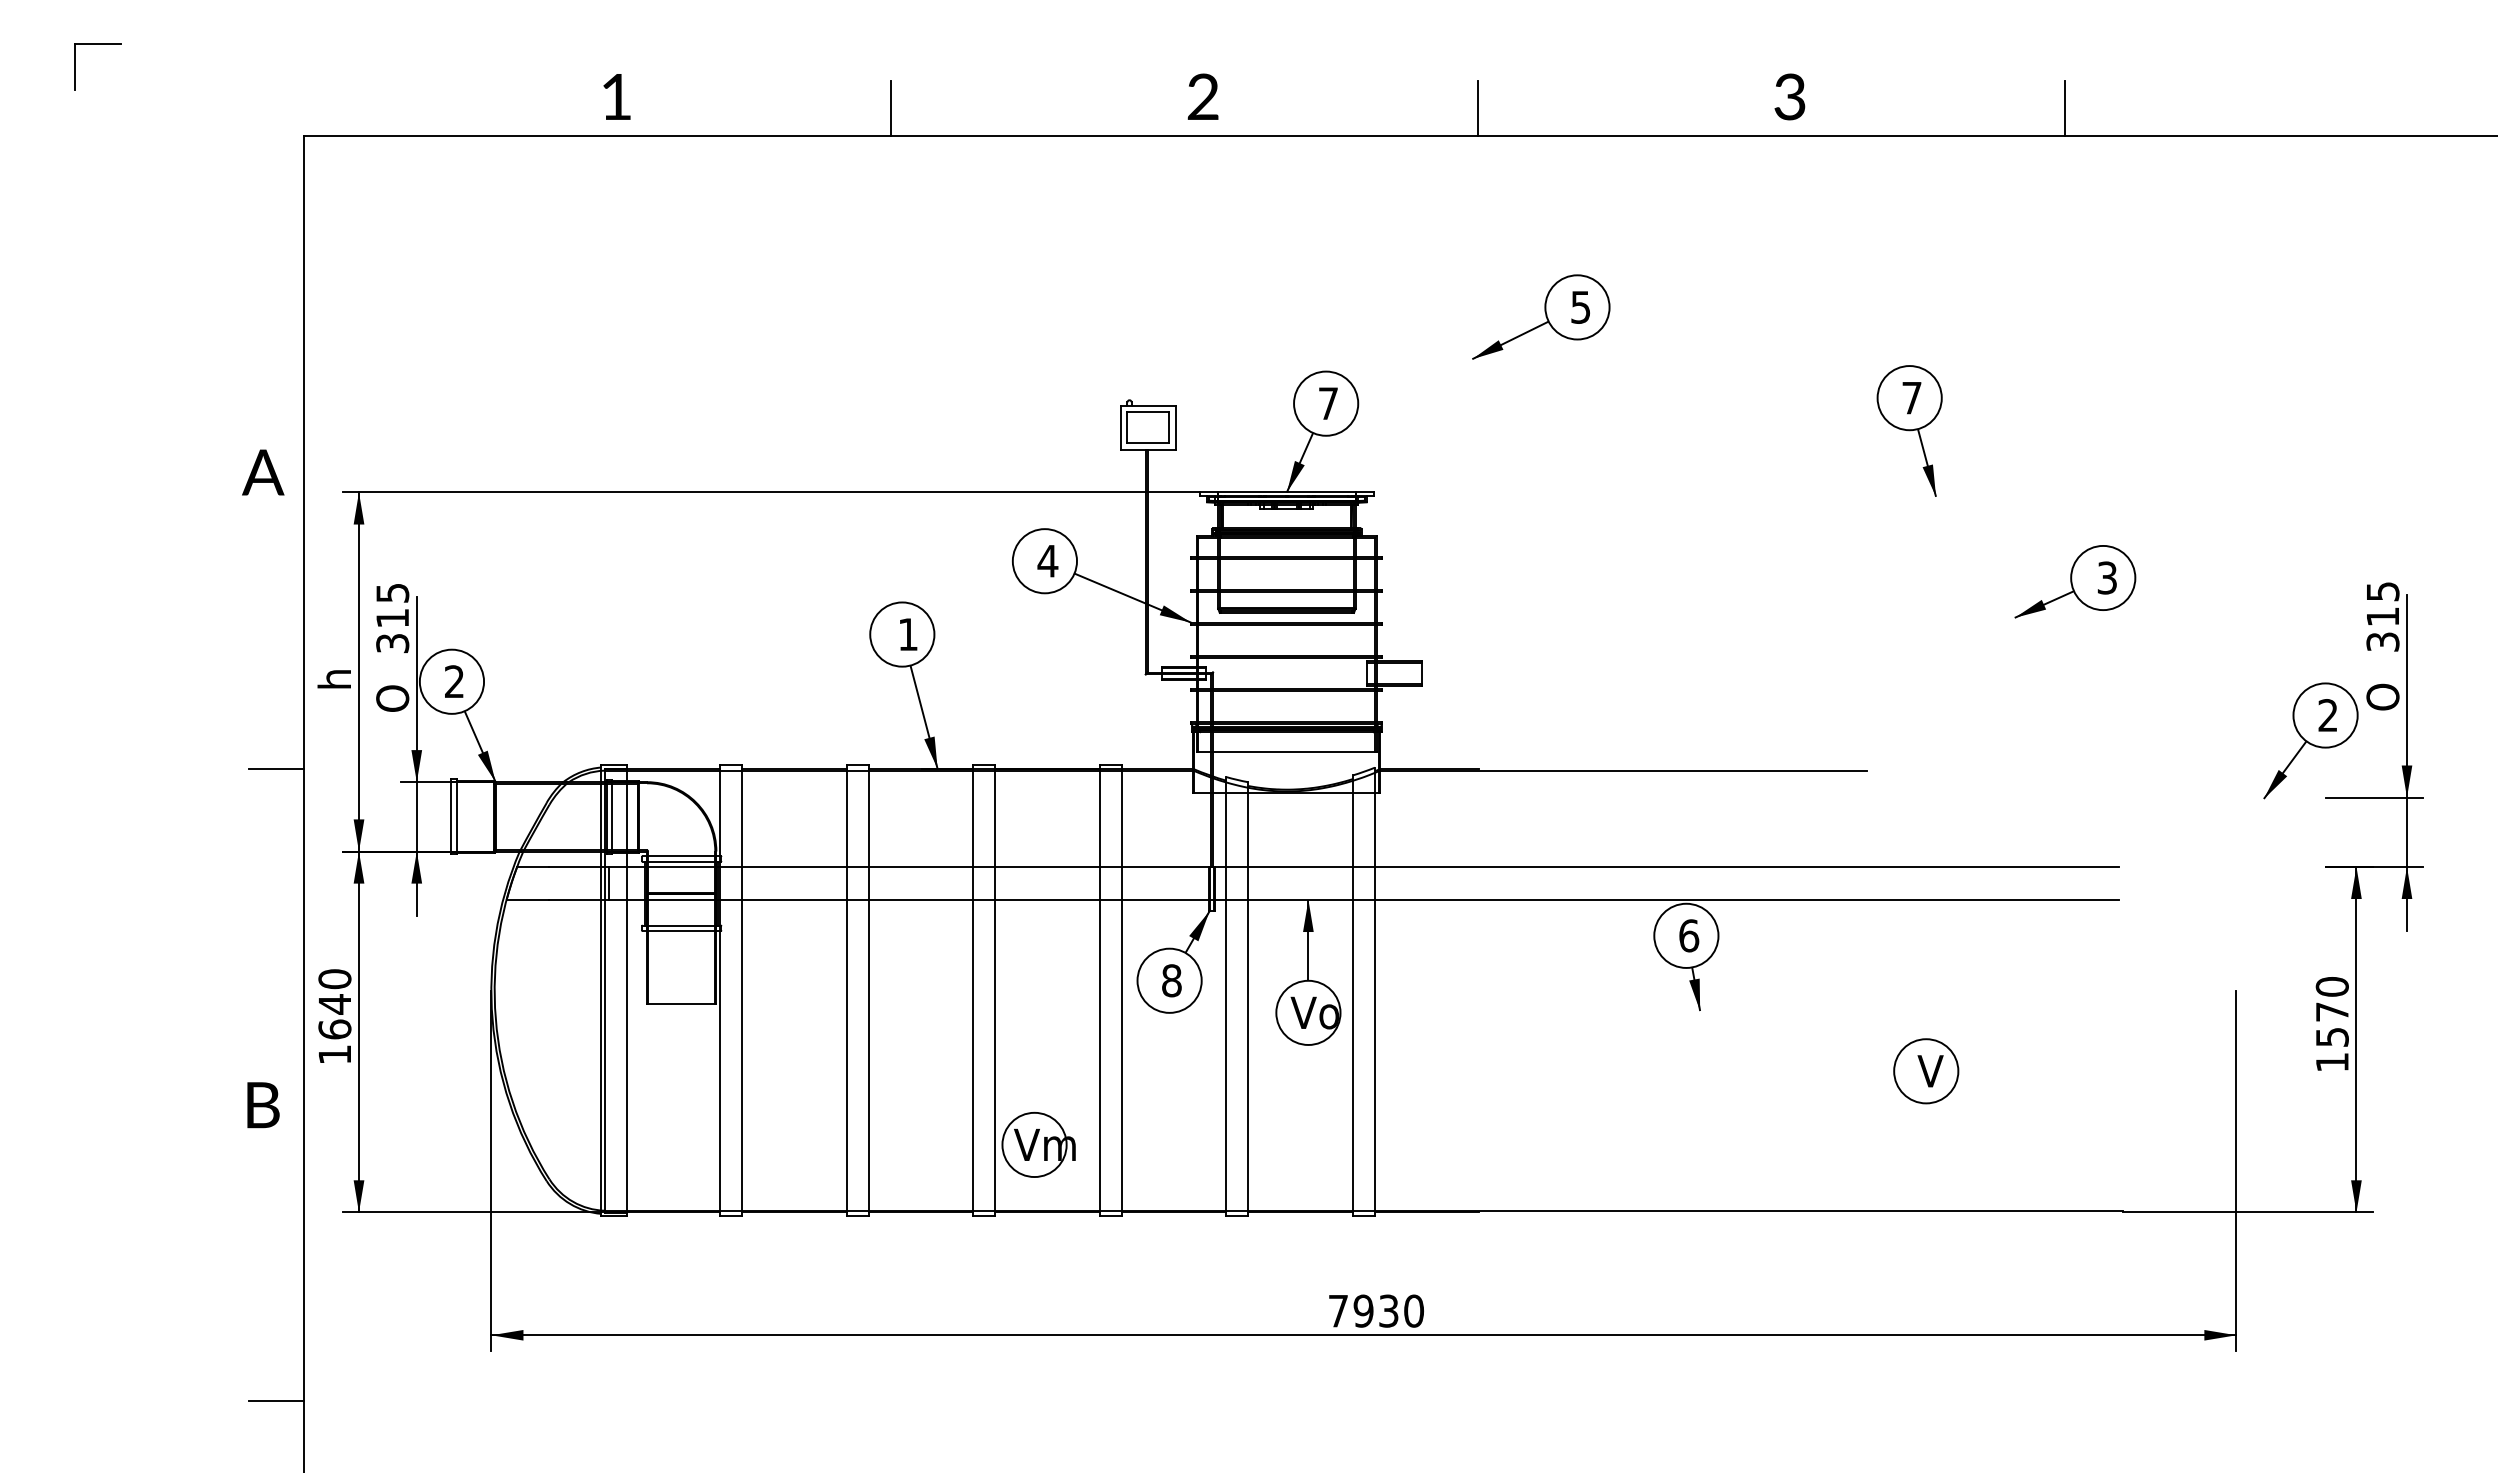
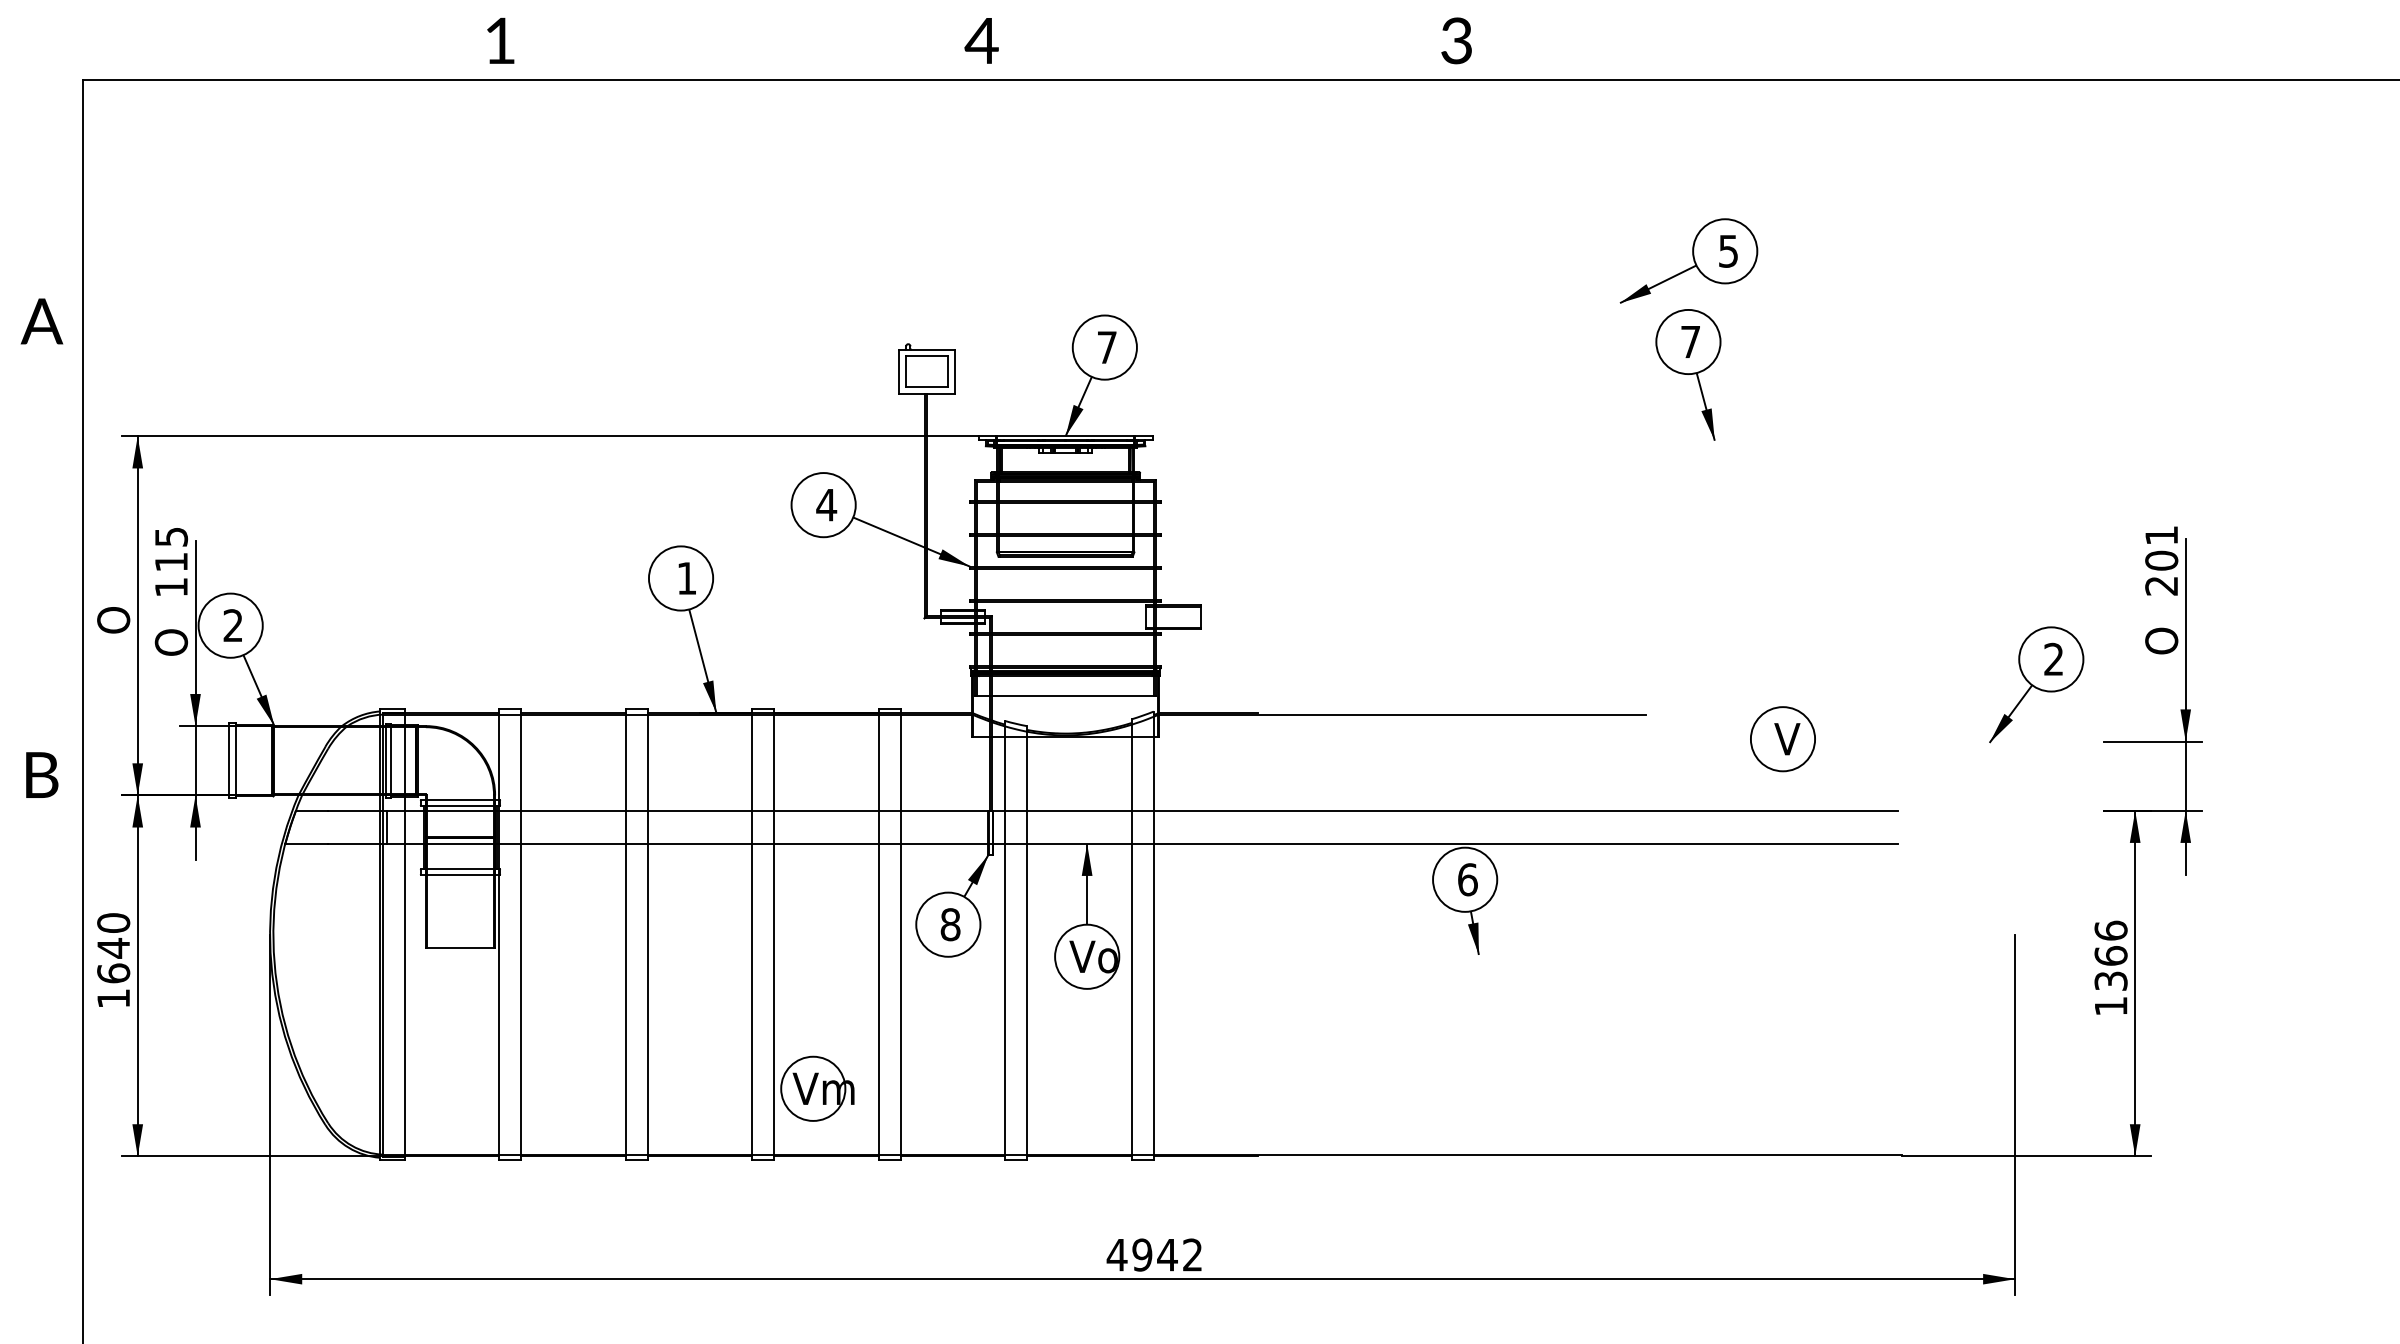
text: (616, 96) -> (500, 40), moved
text: (1202, 96) -> (981, 40), 2 -> 4
text: (1789, 96) -> (1456, 40), moved
line: (890, 108) -> (669, 52), removed
line: (1477, 108) -> (1256, 52), removed
line: (2064, 108) -> (1843, 52), removed
part: (1541, 316) -> (1689, 260), moved
text: (263, 472) -> (42, 321), moved
part: (2075, 581) -> (1854, 525), removed
text: (2382, 616) -> (2161, 560), 315 -> 201
text: (392, 643) -> (171, 587), 315 -> 115
text: (334, 676) -> (113, 620), h -> O
part: (2310, 740) -> (2036, 684), moved
line: (276, 768) -> (55, 712), removed
text: (2331, 1011) -> (2110, 955), 1570 -> 1366
part: (1926, 1071) -> (1783, 739), moved
text: (263, 1105) -> (42, 775), moved
text: (1375, 1310) -> (1154, 1254), 7930 -> 4942

